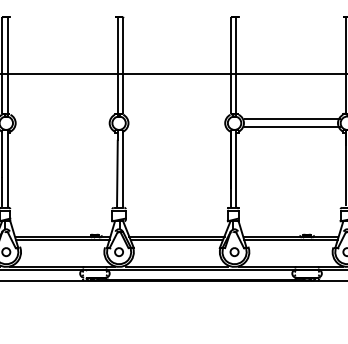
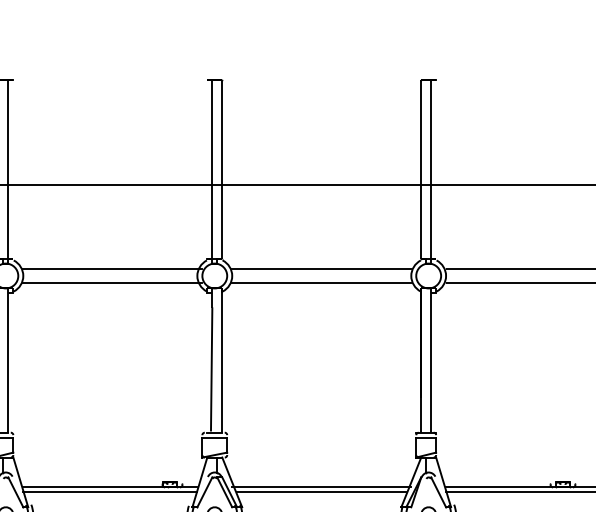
line: (63, 119) -> (111, 269), added
line: (176, 119) -> (321, 269), added
line: (63, 127) -> (111, 283), added
line: (176, 127) -> (321, 283), added

